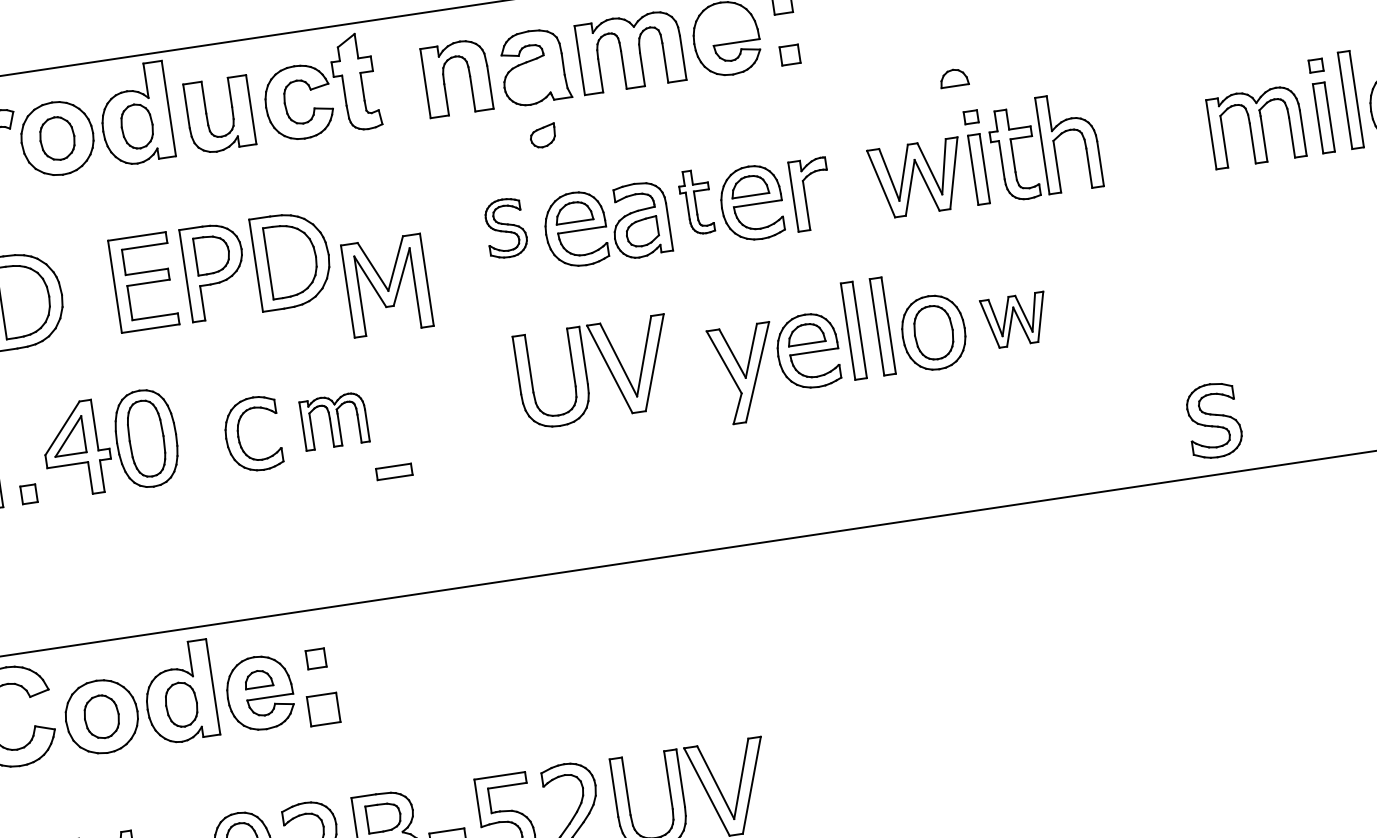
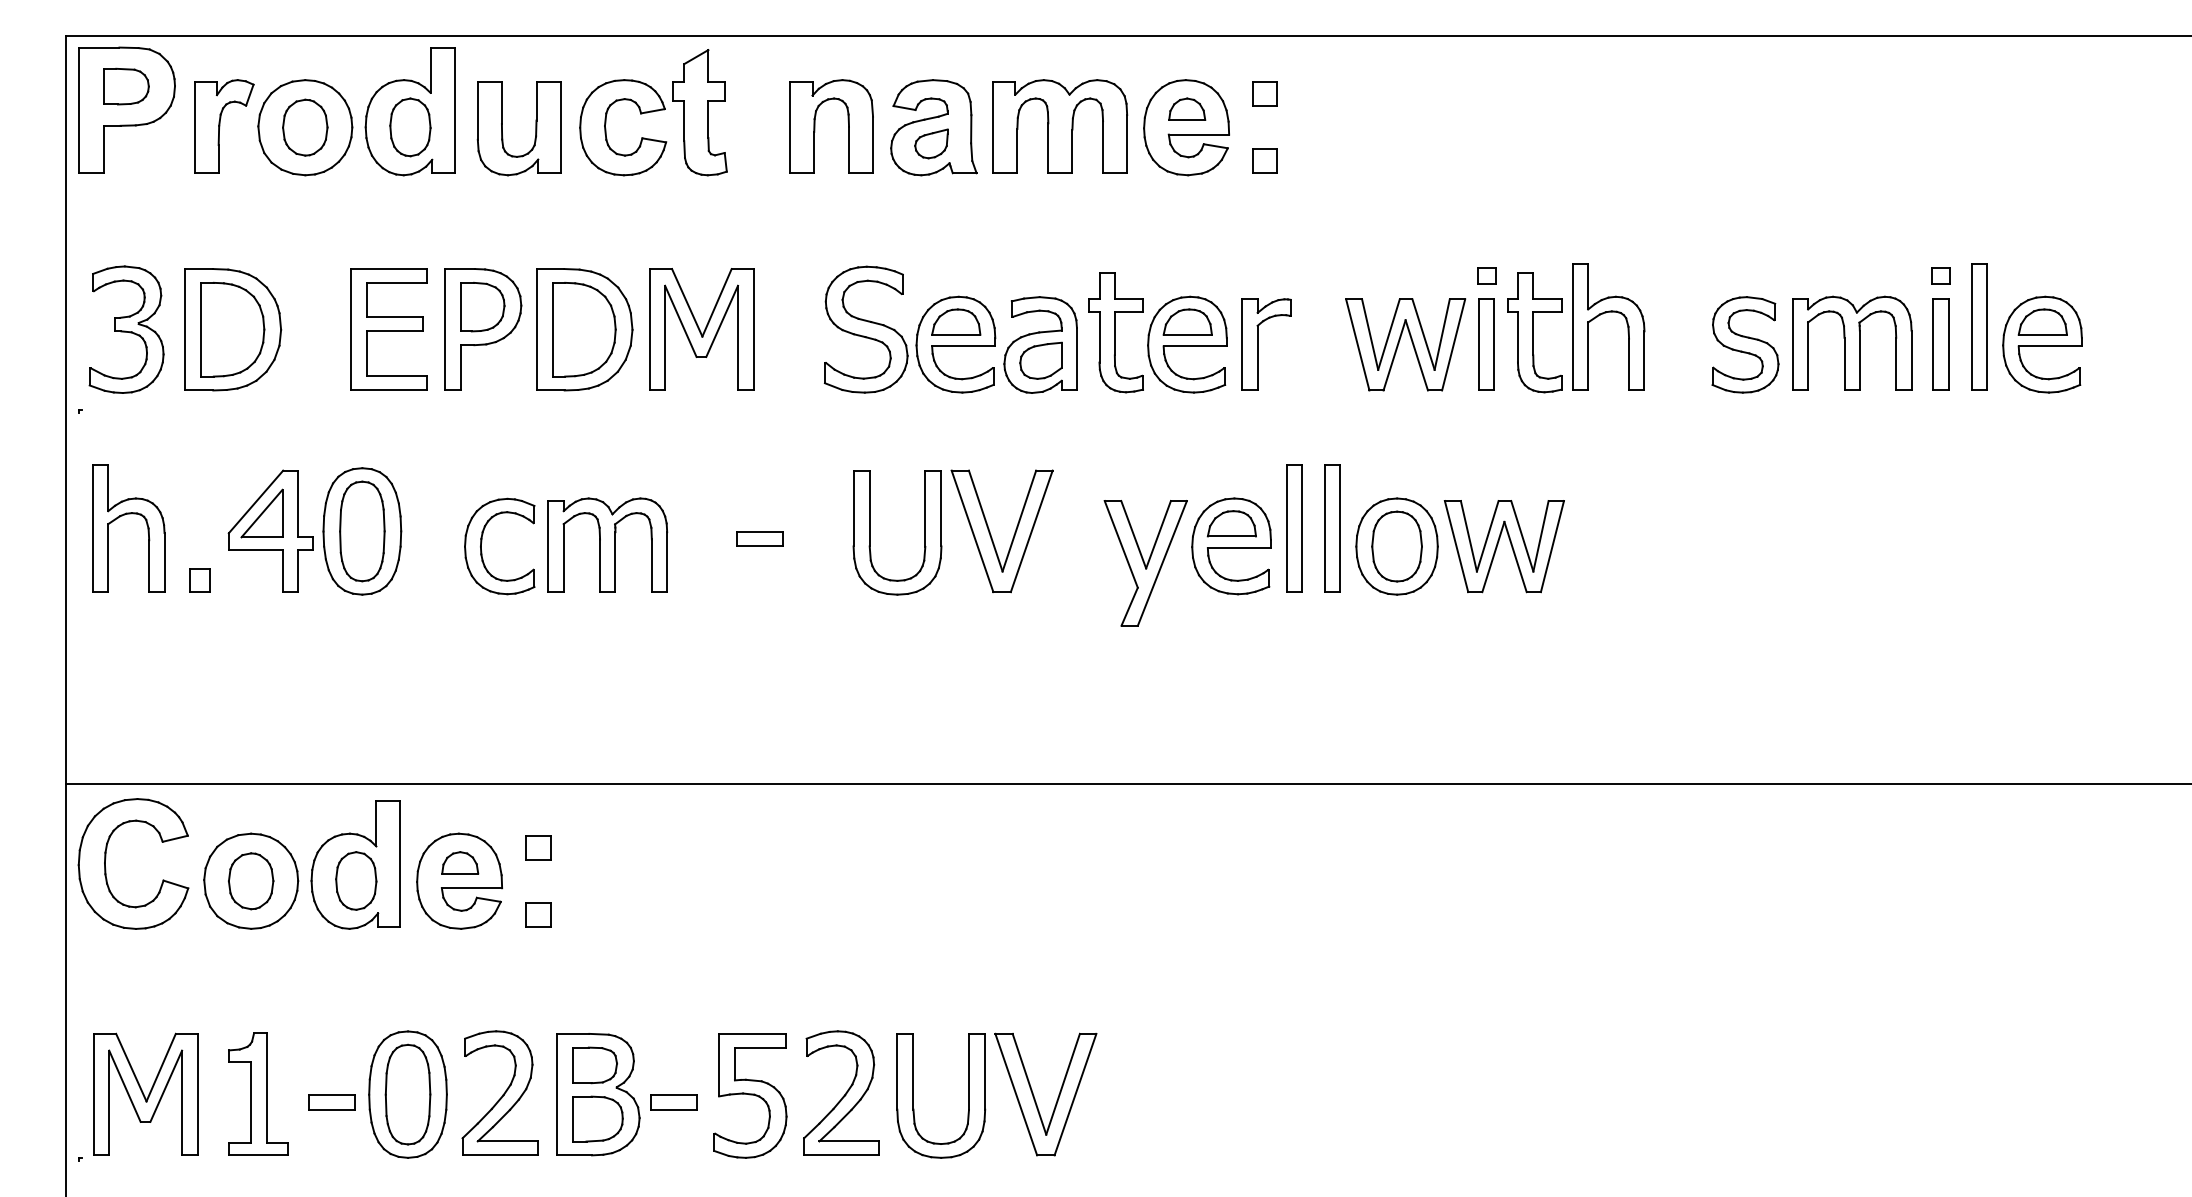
part: (954, 77) -> (1187, 108), moved
part: (543, 135) -> (931, 143), moved
part: (695, 202) -> (1115, 332), size x1.43
part: (505, 228) -> (865, 329), size x1.67
part: (386, 285) -> (701, 329), moved
part: (1014, 320) -> (1503, 546), size x1.43
part: (334, 420) -> (607, 544), size x1.43
part: (1214, 420) -> (1745, 344), moved
part: (393, 471) -> (759, 538), moved
part: (323, 709) -> (538, 914), size x0.62

